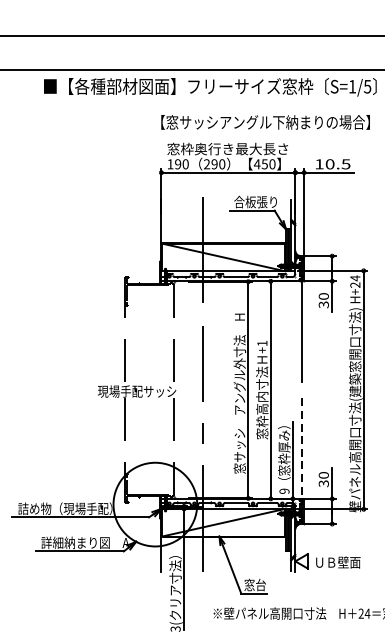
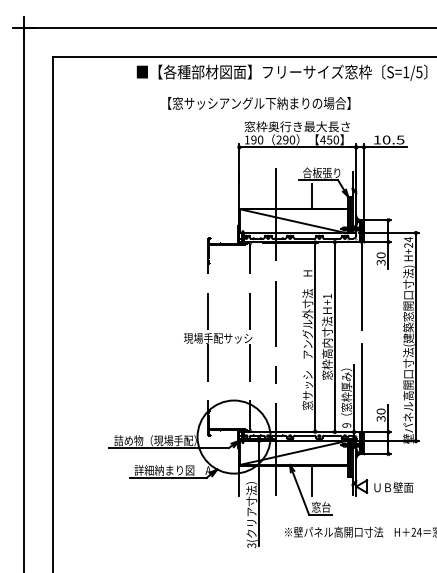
text: (265, 122) -> (259, 103), moved
line: (245, 227) -> (312, 195), added
line: (302, 450) -> (362, 389), dashed -> solid
line: (245, 554) -> (312, 480), added

